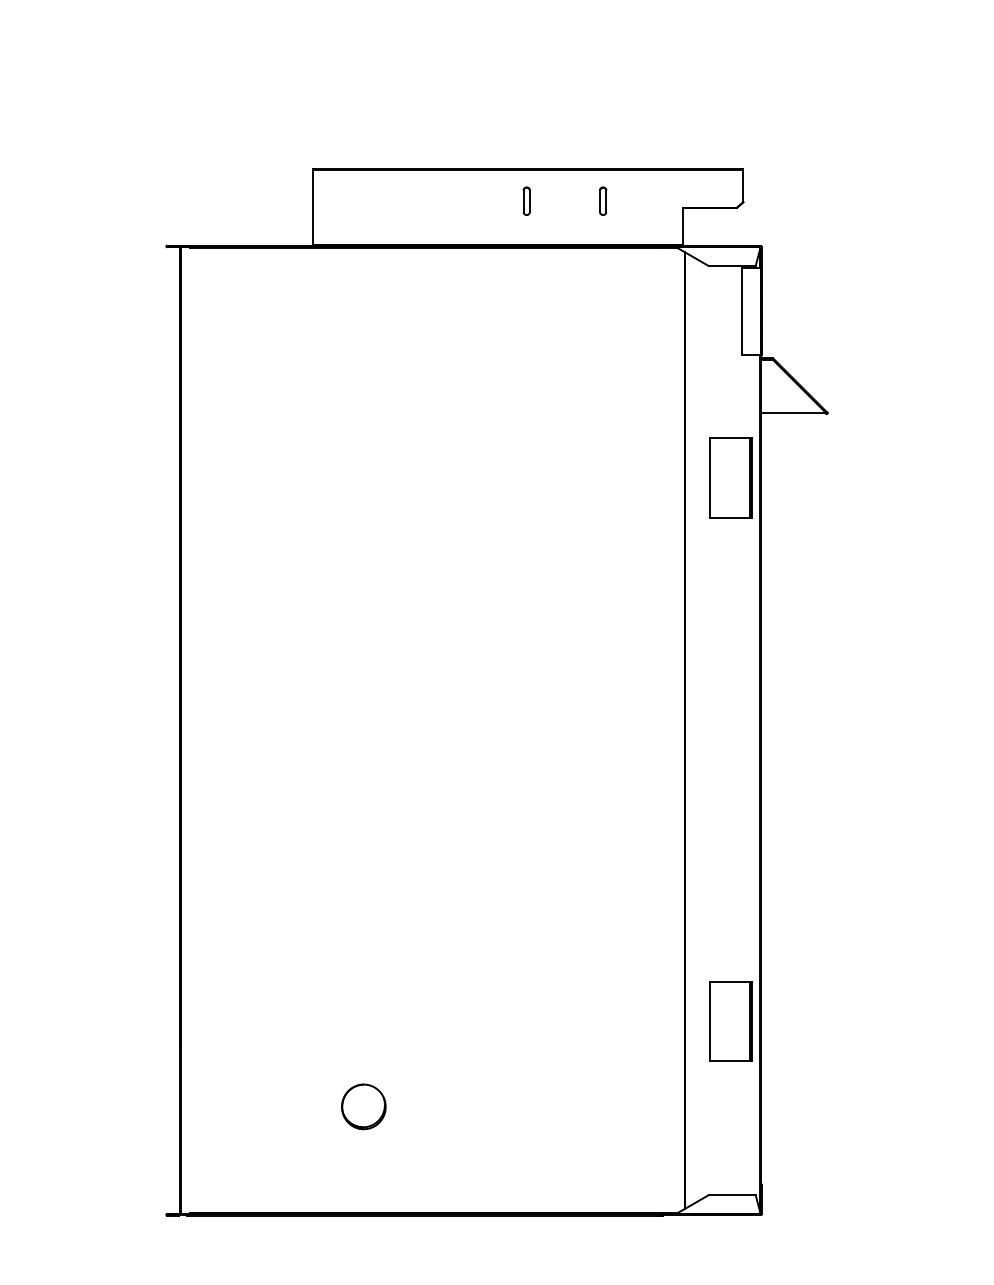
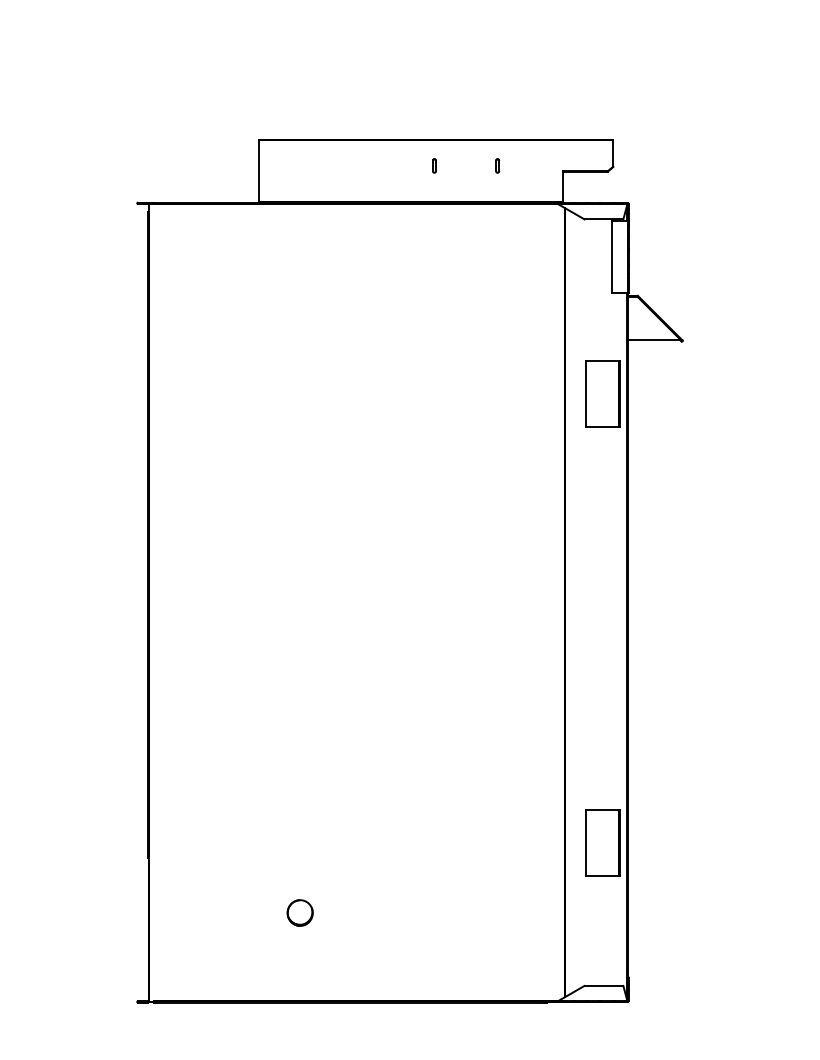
part: (526, 200) -> (434, 165), size x0.6
part: (603, 200) -> (497, 165), size x0.6
part: (363, 1106) -> (299, 912), size x0.7

